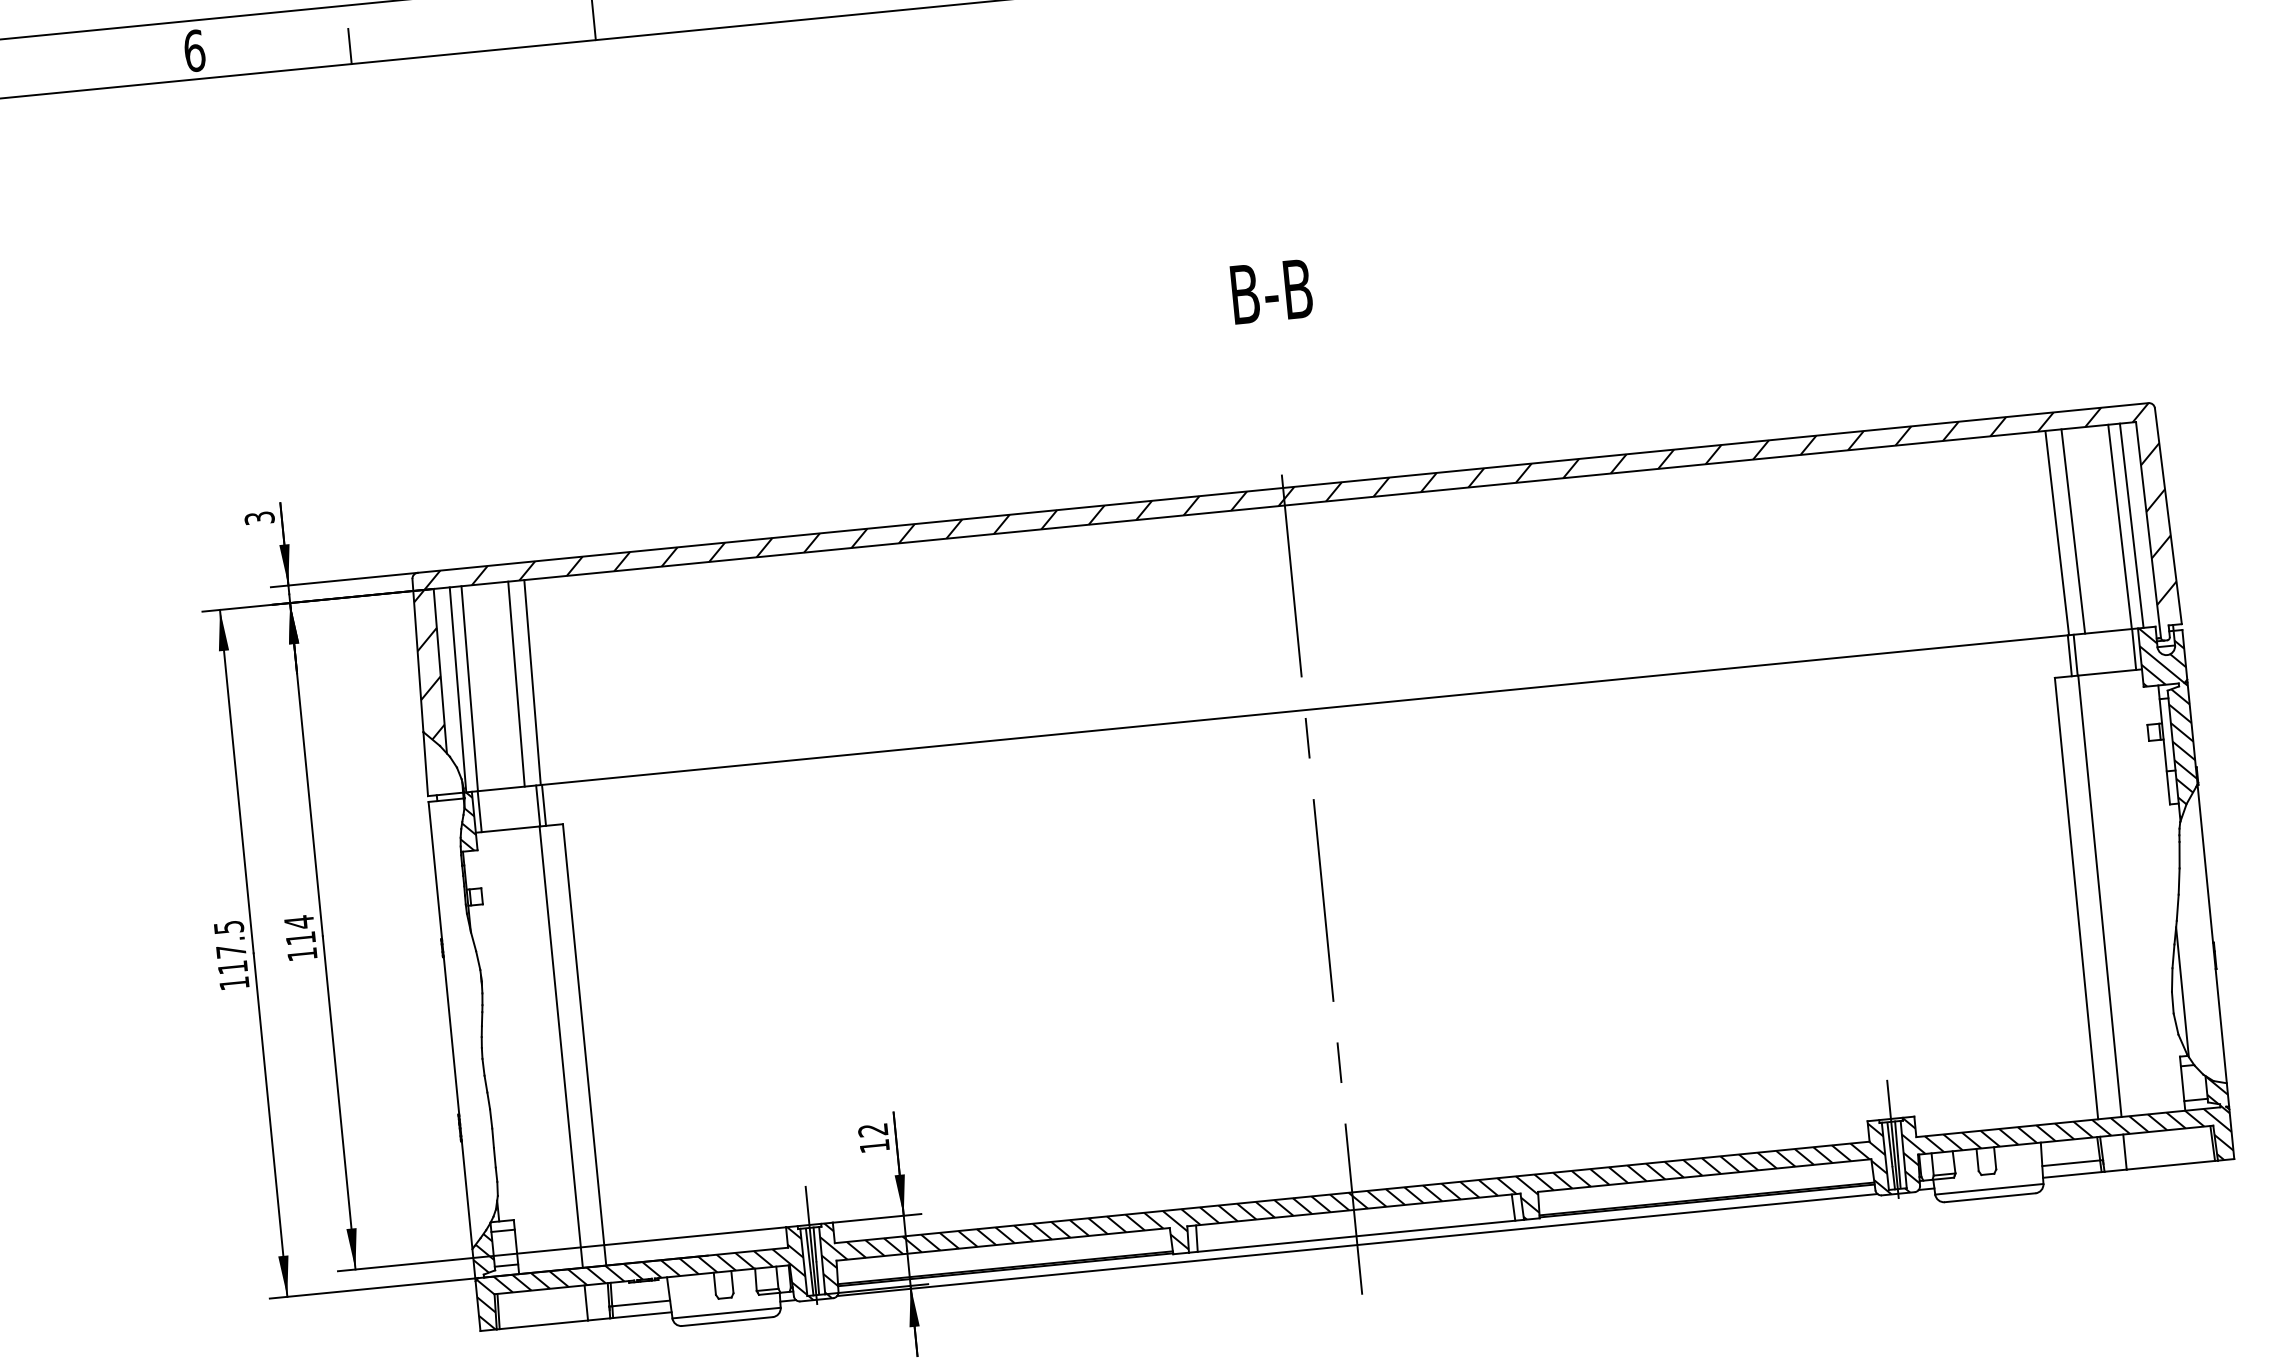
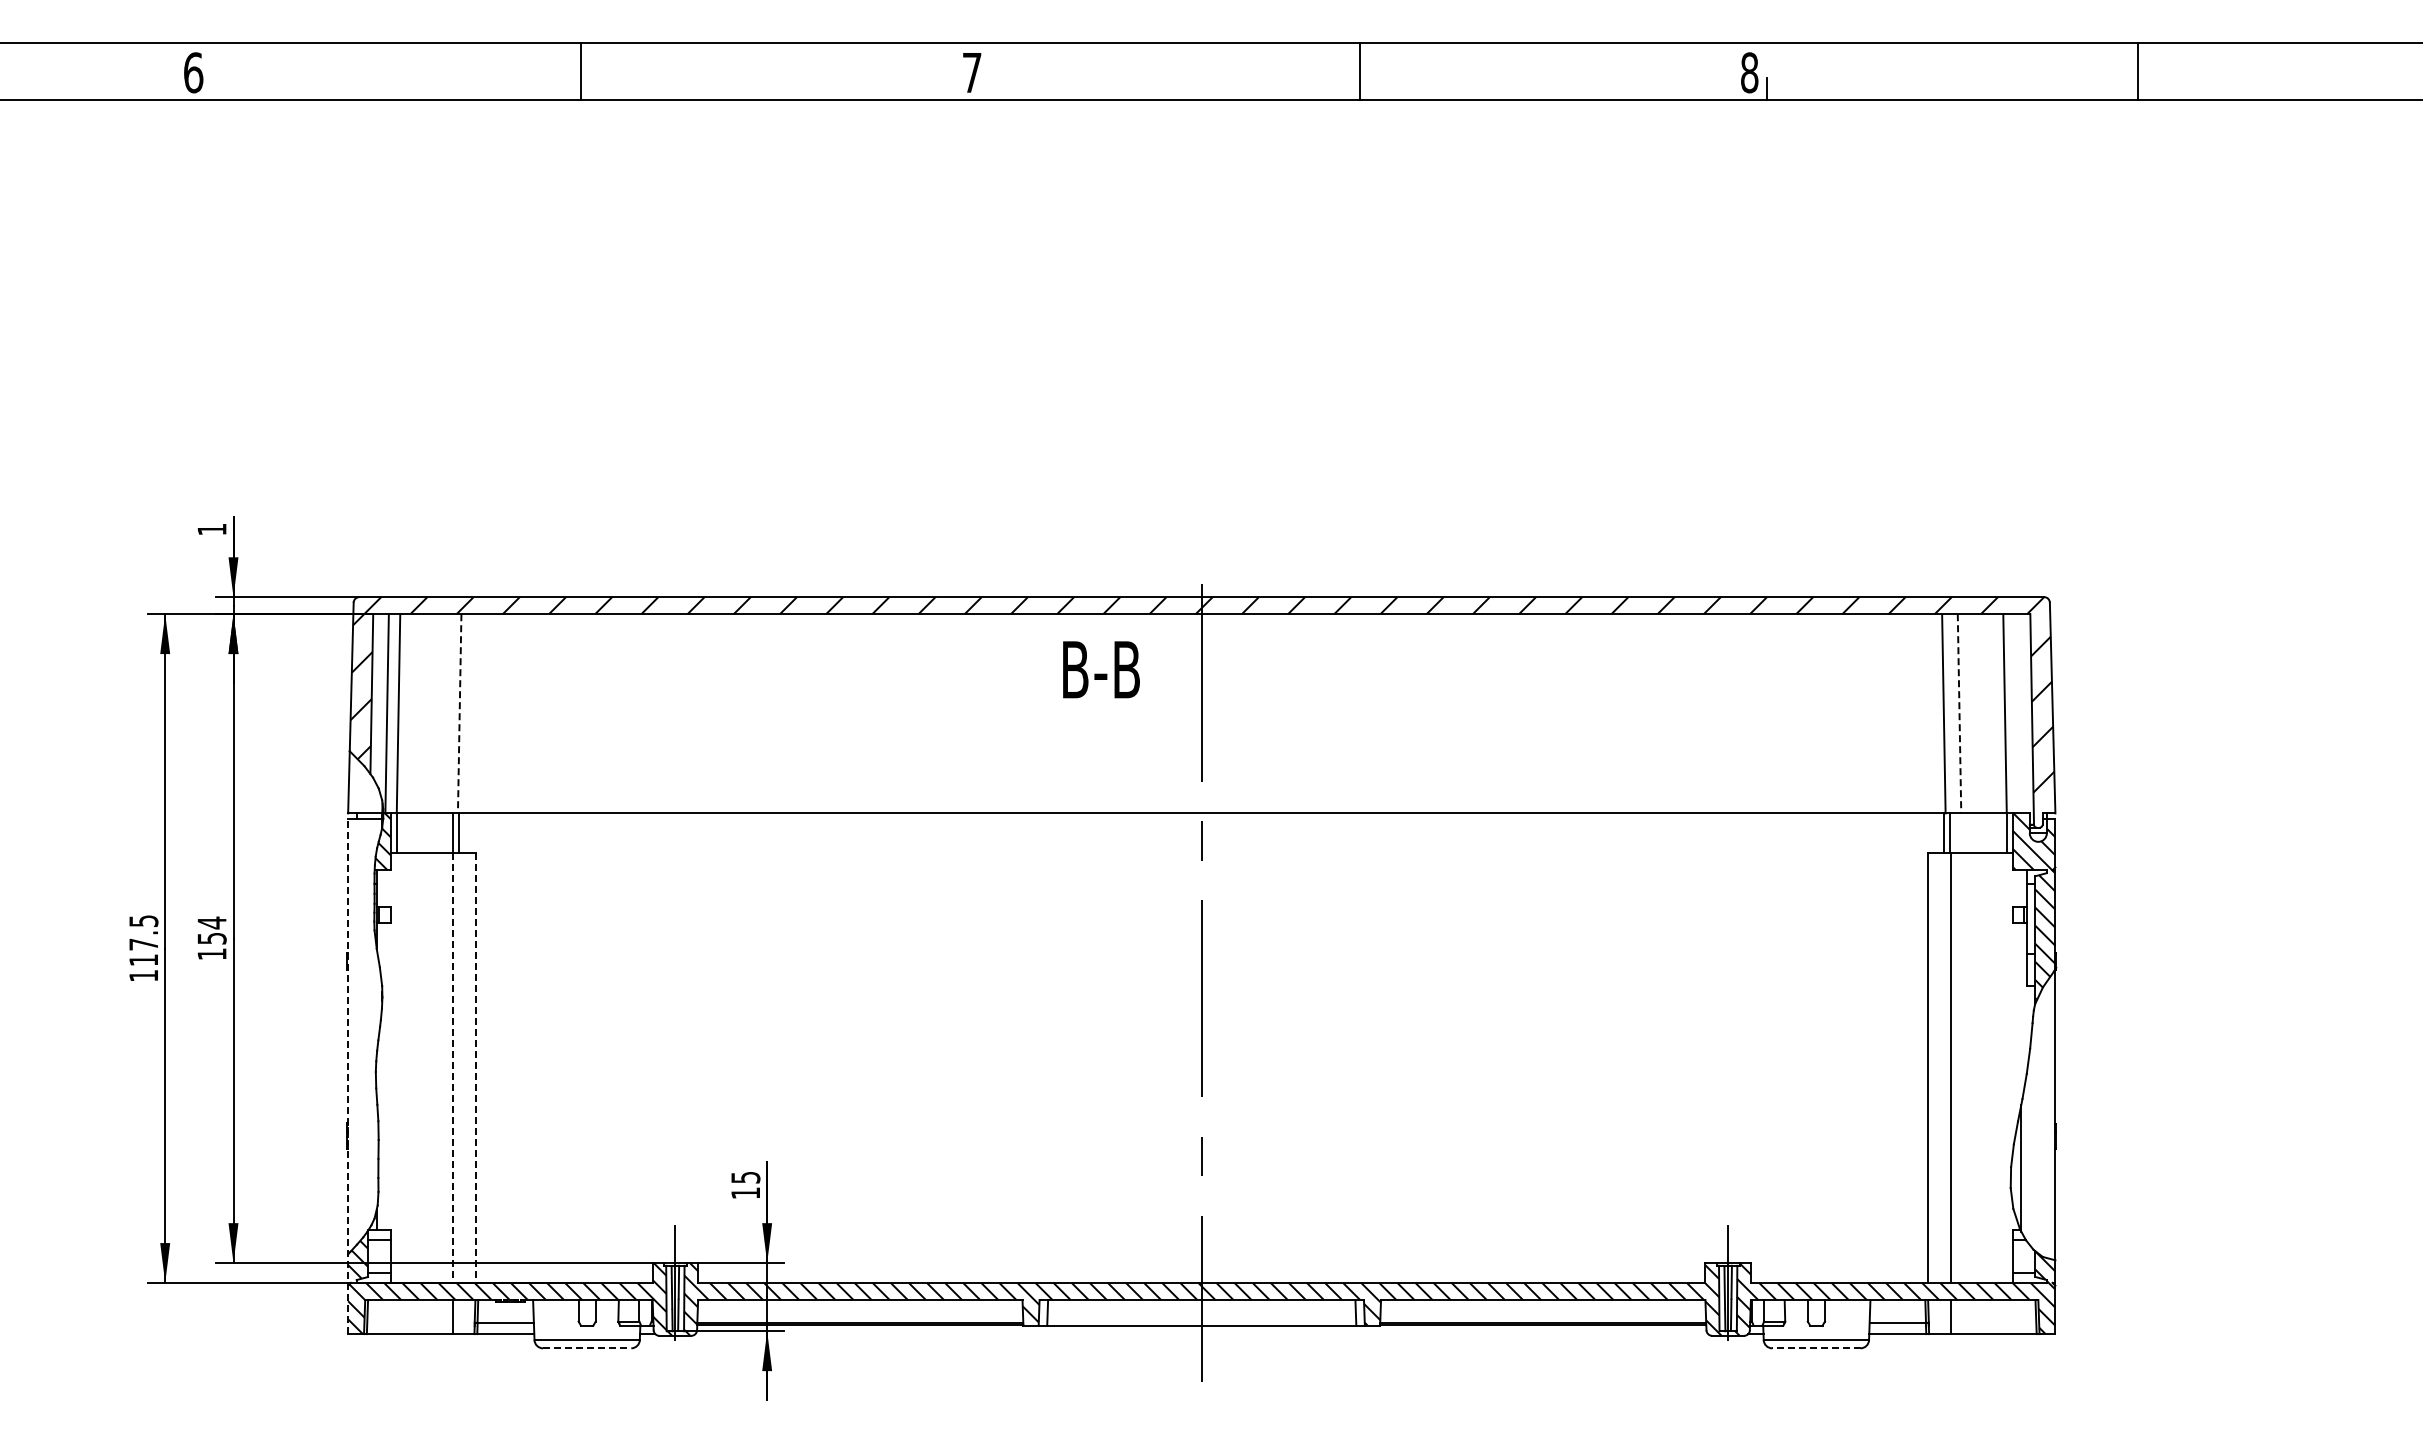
line: (349, 46) -> (343, 83), removed
text: (1271, 291) -> (1101, 669), moved
text: (259, 518) -> (211, 529), 3 -> 1
line: (2131, 525) -> (2016, 713), removed
line: (2073, 531) -> (1959, 713), solid -> dashed
line: (532, 682) -> (459, 713), solid -> dashed
line: (515, 683) -> (443, 713), removed
text: (300, 938) -> (211, 938), 114 -> 154
line: (584, 1045) -> (475, 1068), solid -> dashed
line: (560, 1047) -> (452, 1068), solid -> dashed
line: (454, 1066) -> (348, 1076), solid -> dashed
text: (872, 1130) -> (745, 1177), 12 -> 15
line: (1989, 1198) -> (1815, 1348), solid -> dashed
line: (1357, 1245) -> (1201, 1334), removed
line: (727, 1321) -> (587, 1348), solid -> dashed

